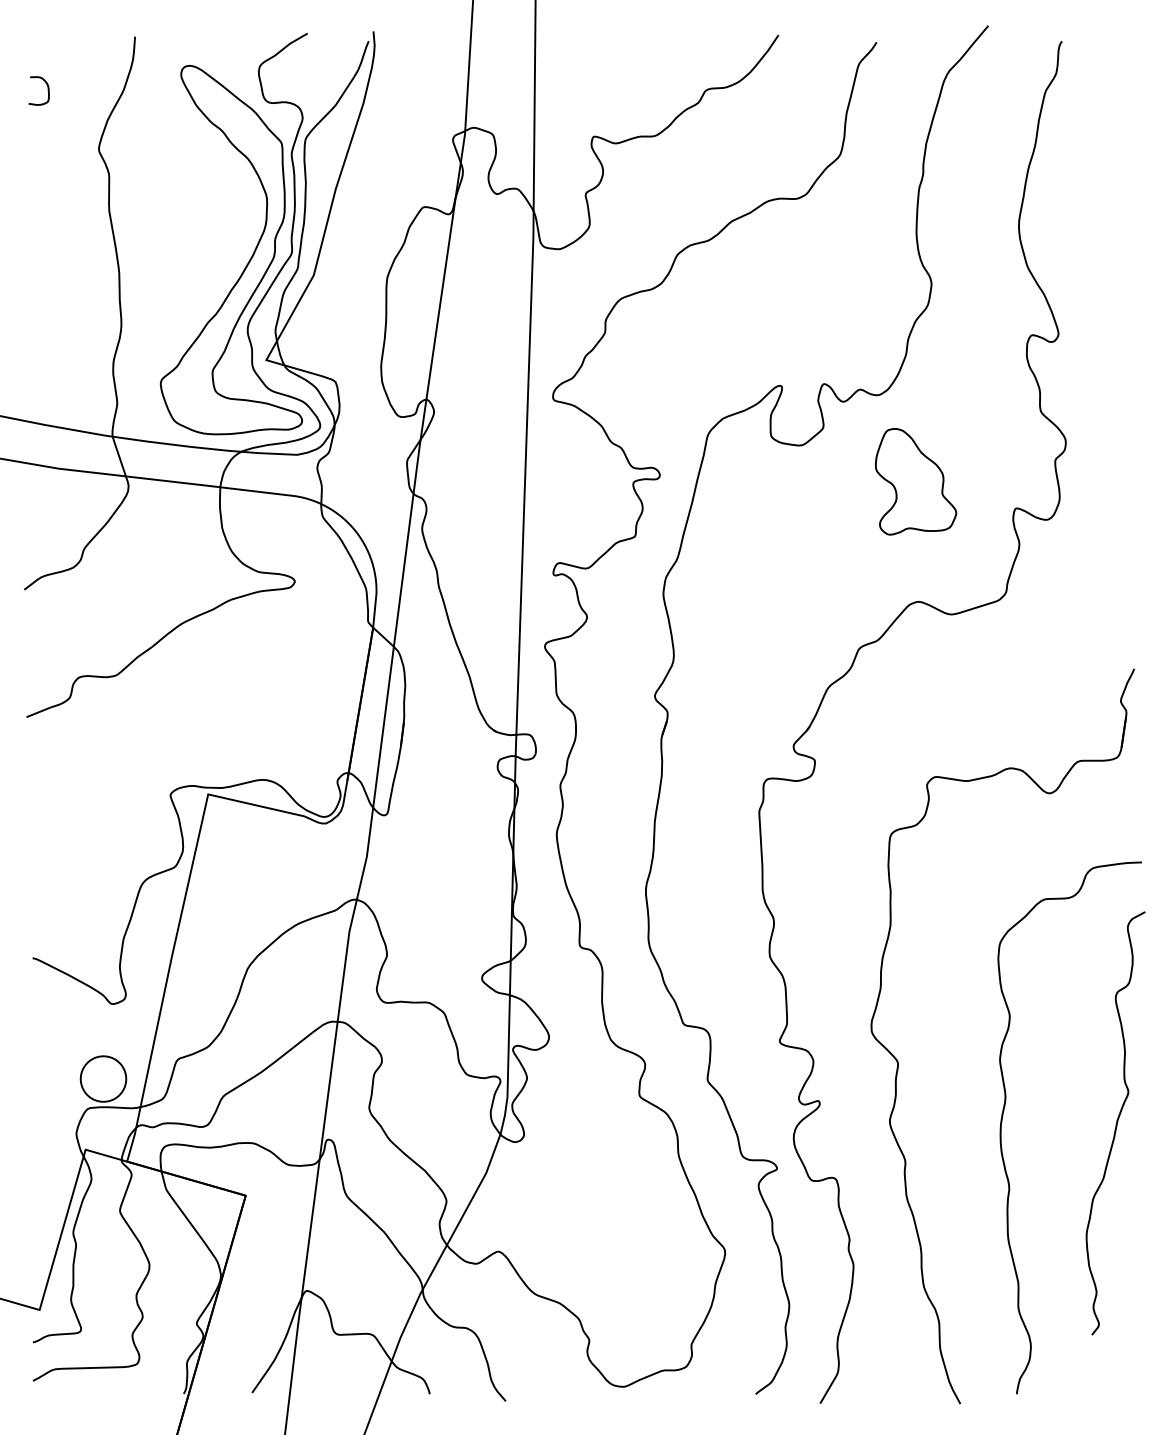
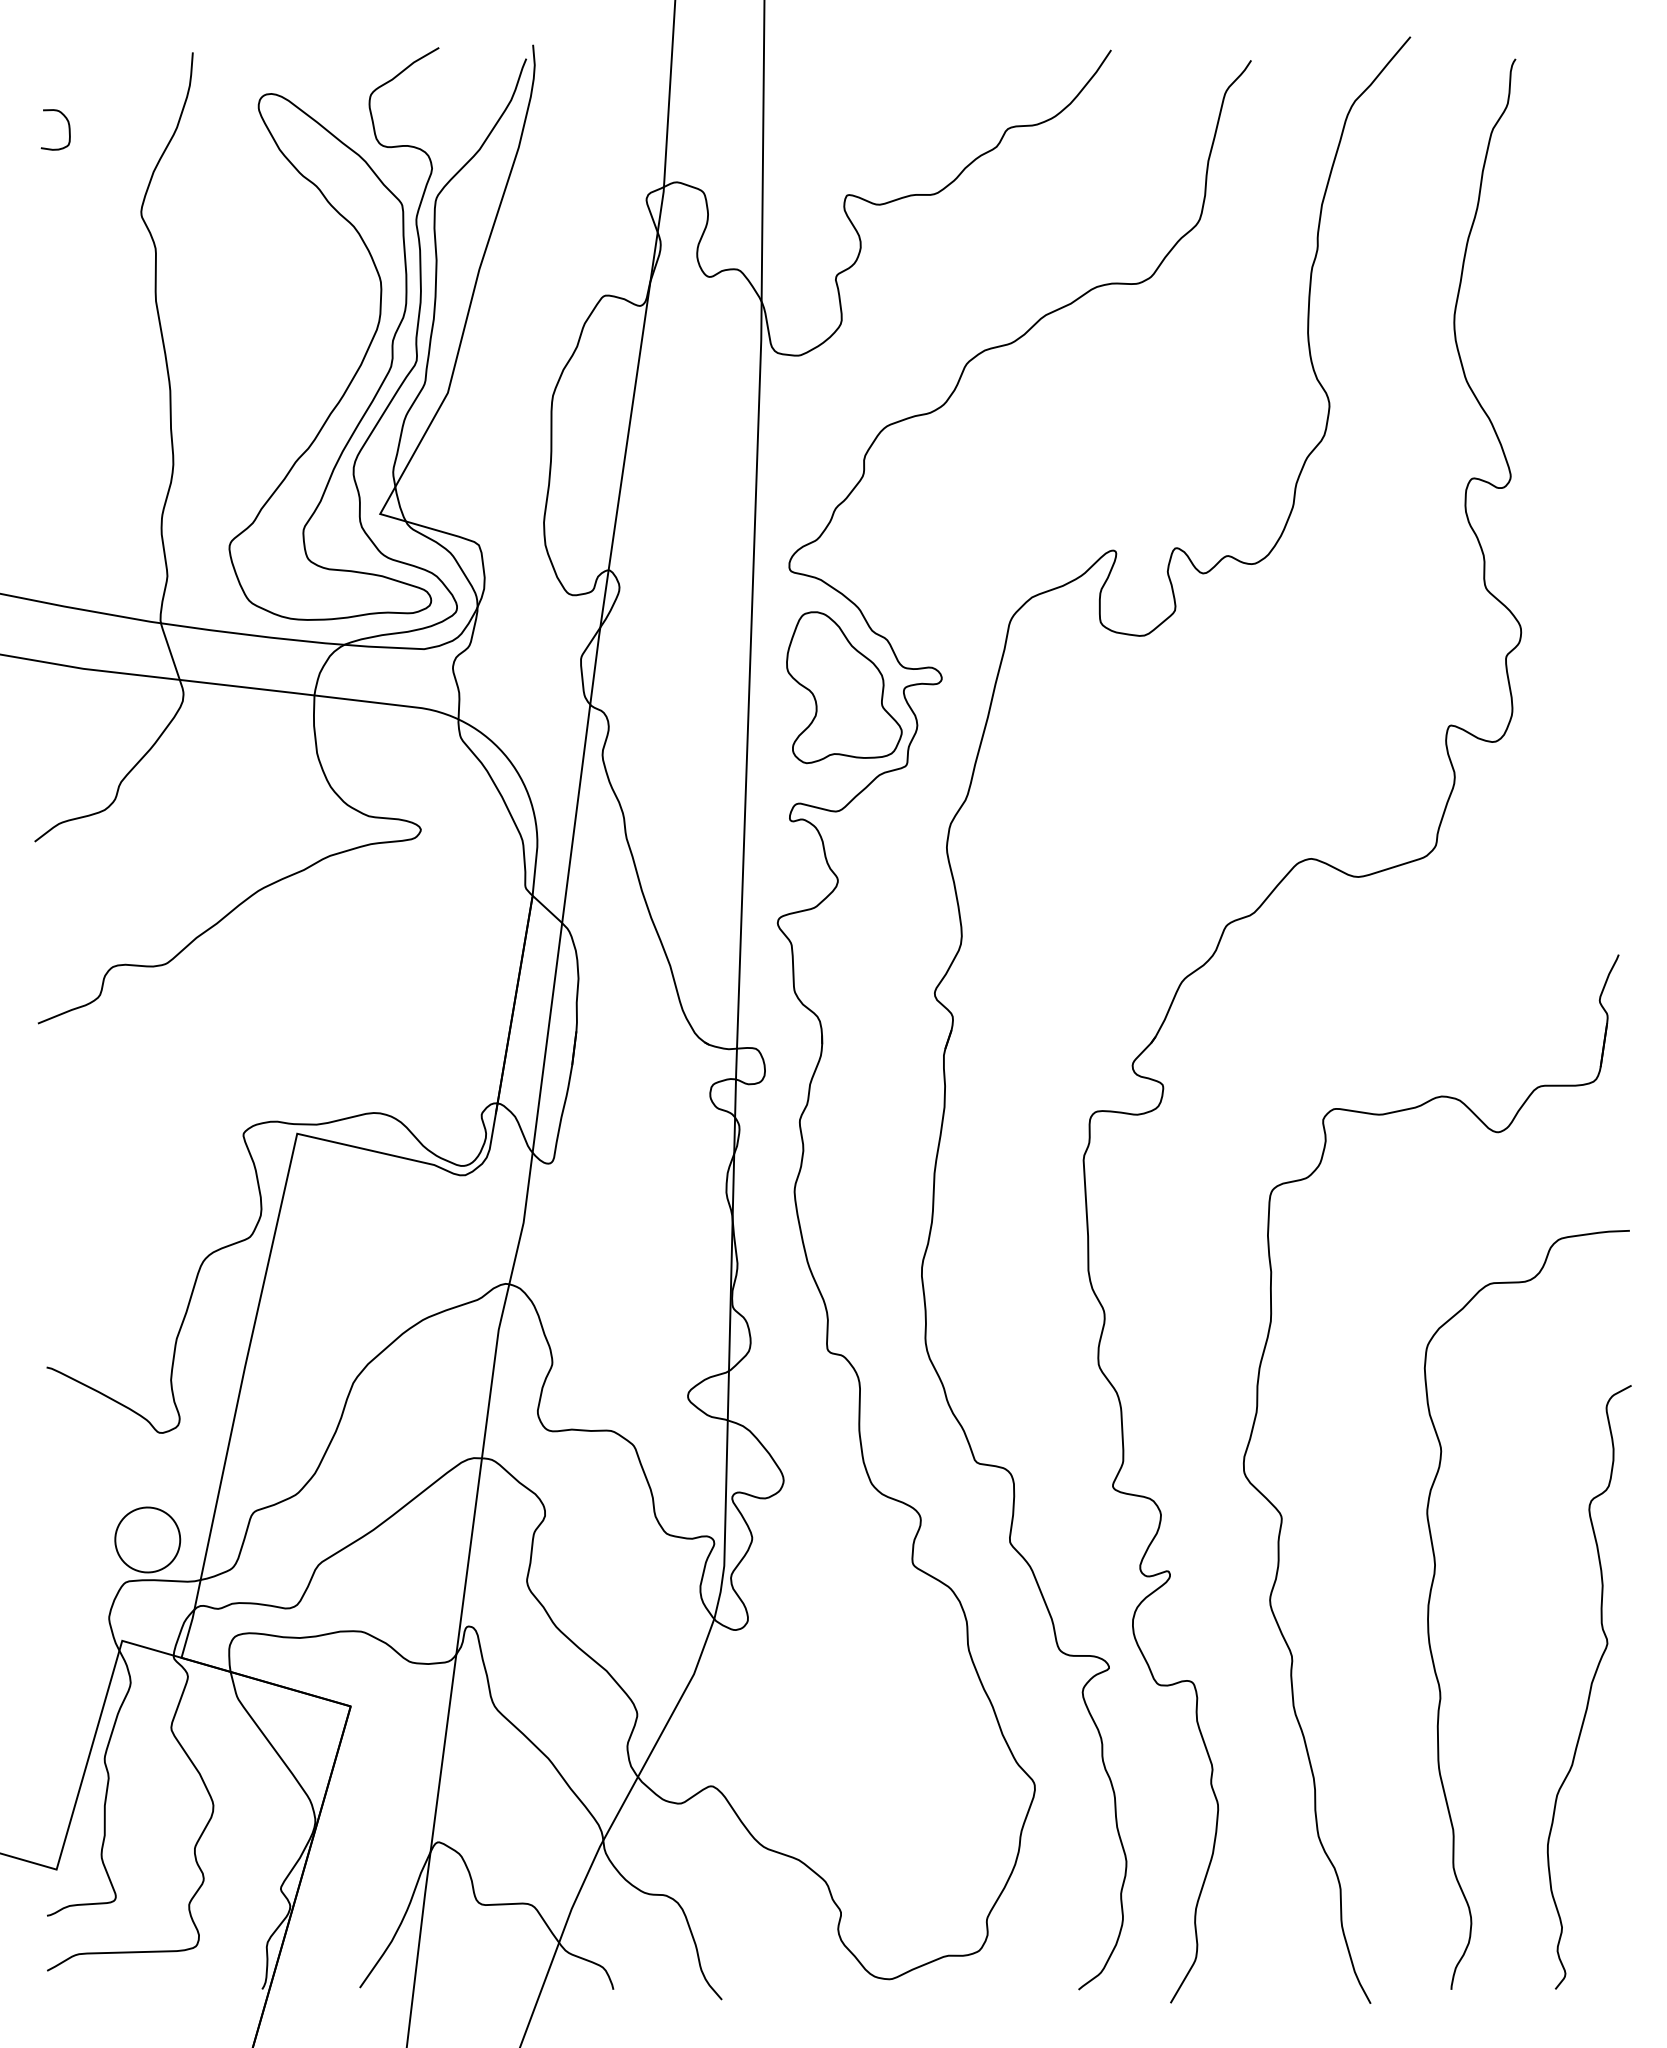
part: (916, 481) -> (844, 687), moved
curve: (1115, 1124) -> (1589, 1688), moved

